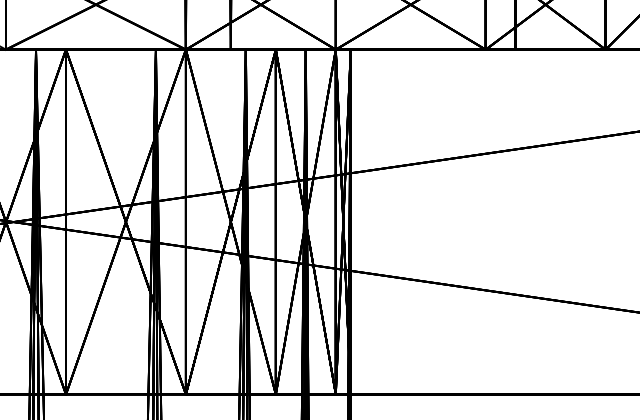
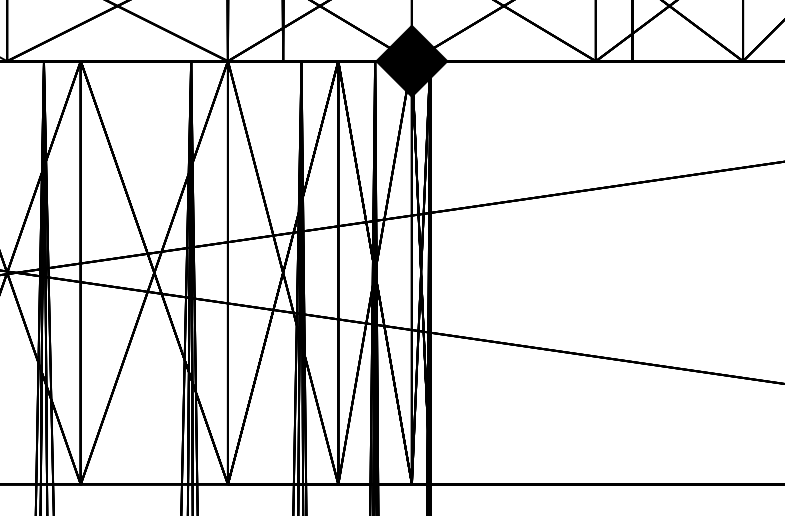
fill: (335, 49) -> (411, 61), added

